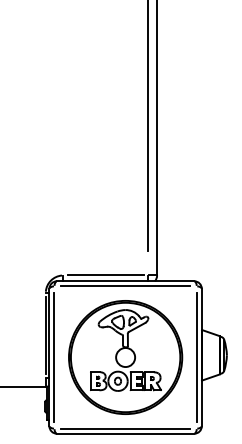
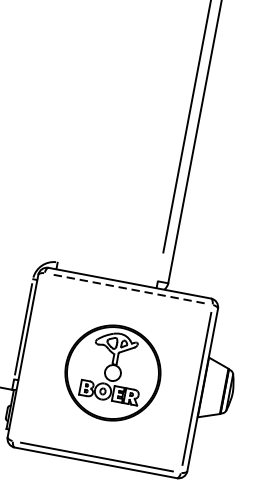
line: (105, 275) -> (107, 271), removed
line: (125, 286) -> (128, 289), solid -> dashed
line: (54, 357) -> (28, 357), removed
part: (125, 357) -> (112, 372), size x0.7

